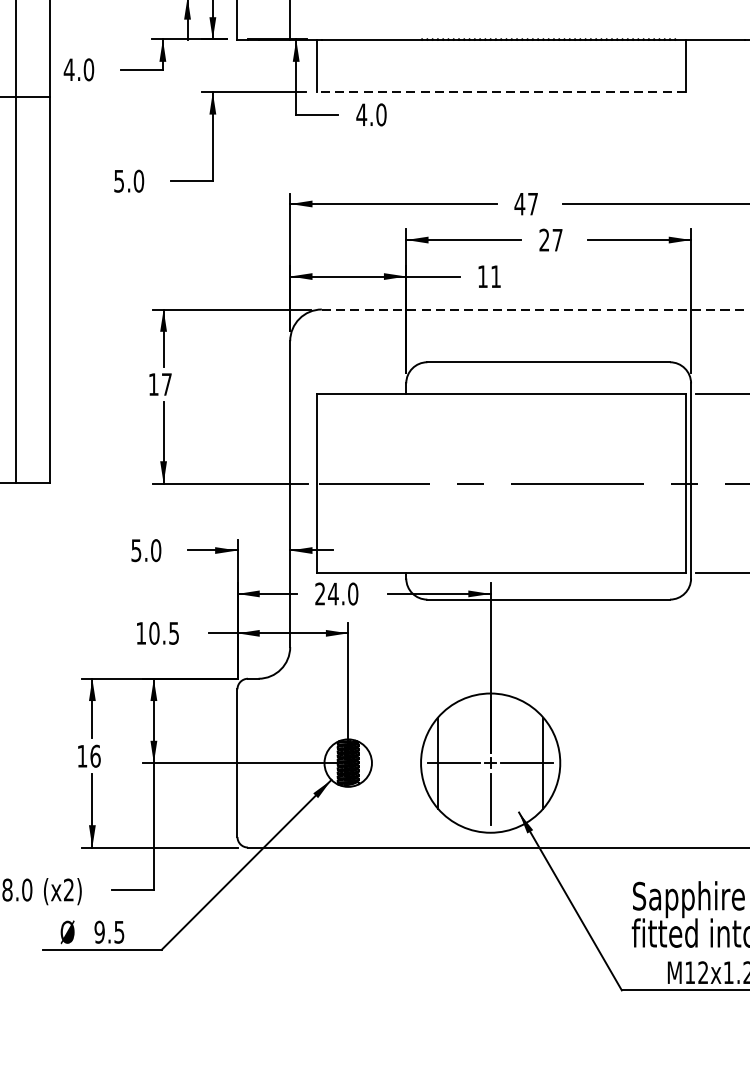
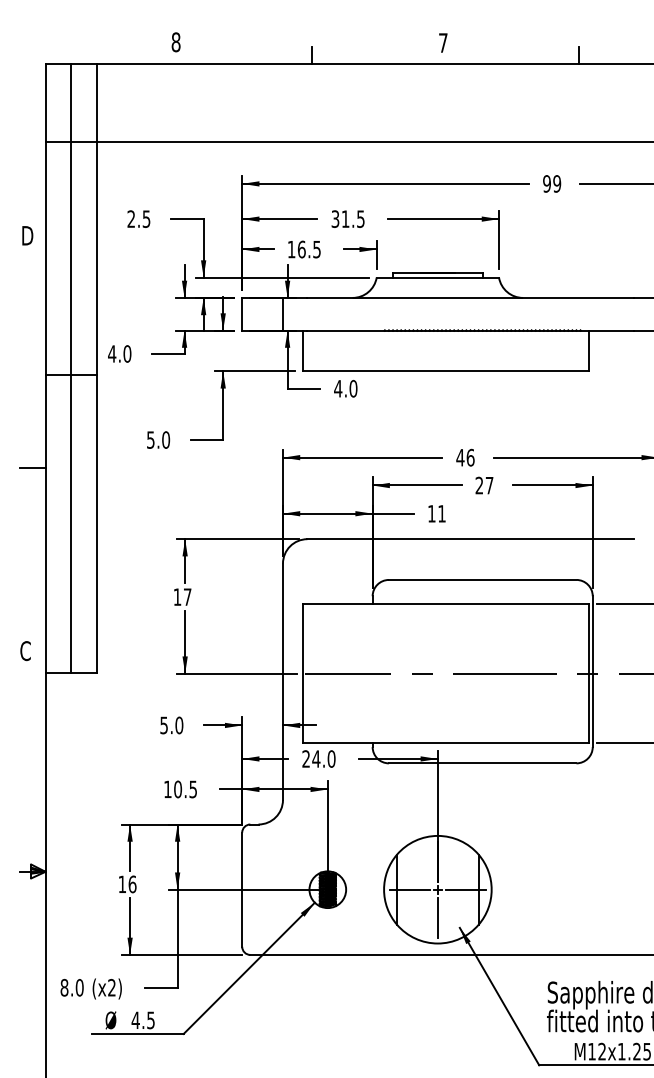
line: (501, 92) -> (446, 371), dashed -> solid
text: (532, 203) -> (470, 457), 47 -> 46
line: (534, 309) -> (471, 539), dashed -> solid
text: (99, 932) -> (135, 1020), 9.5 -> 4.5

